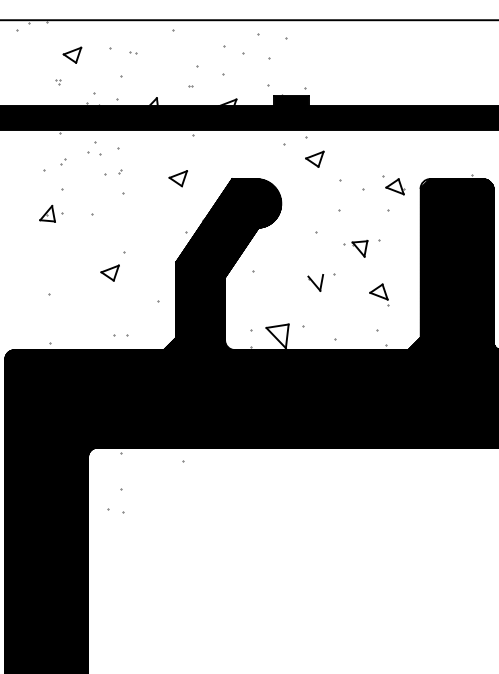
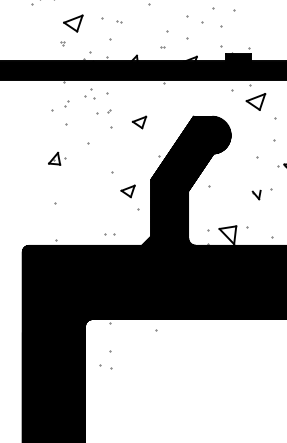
part: (72, 54) -> (73, 22), size x1.4
part: (314, 158) -> (255, 101), size x1.4
part: (178, 178) -> (139, 122), moved
part: (51, 213) -> (57, 158), moved
part: (109, 272) -> (127, 190), moved
part: (315, 282) -> (256, 194), size x0.7

